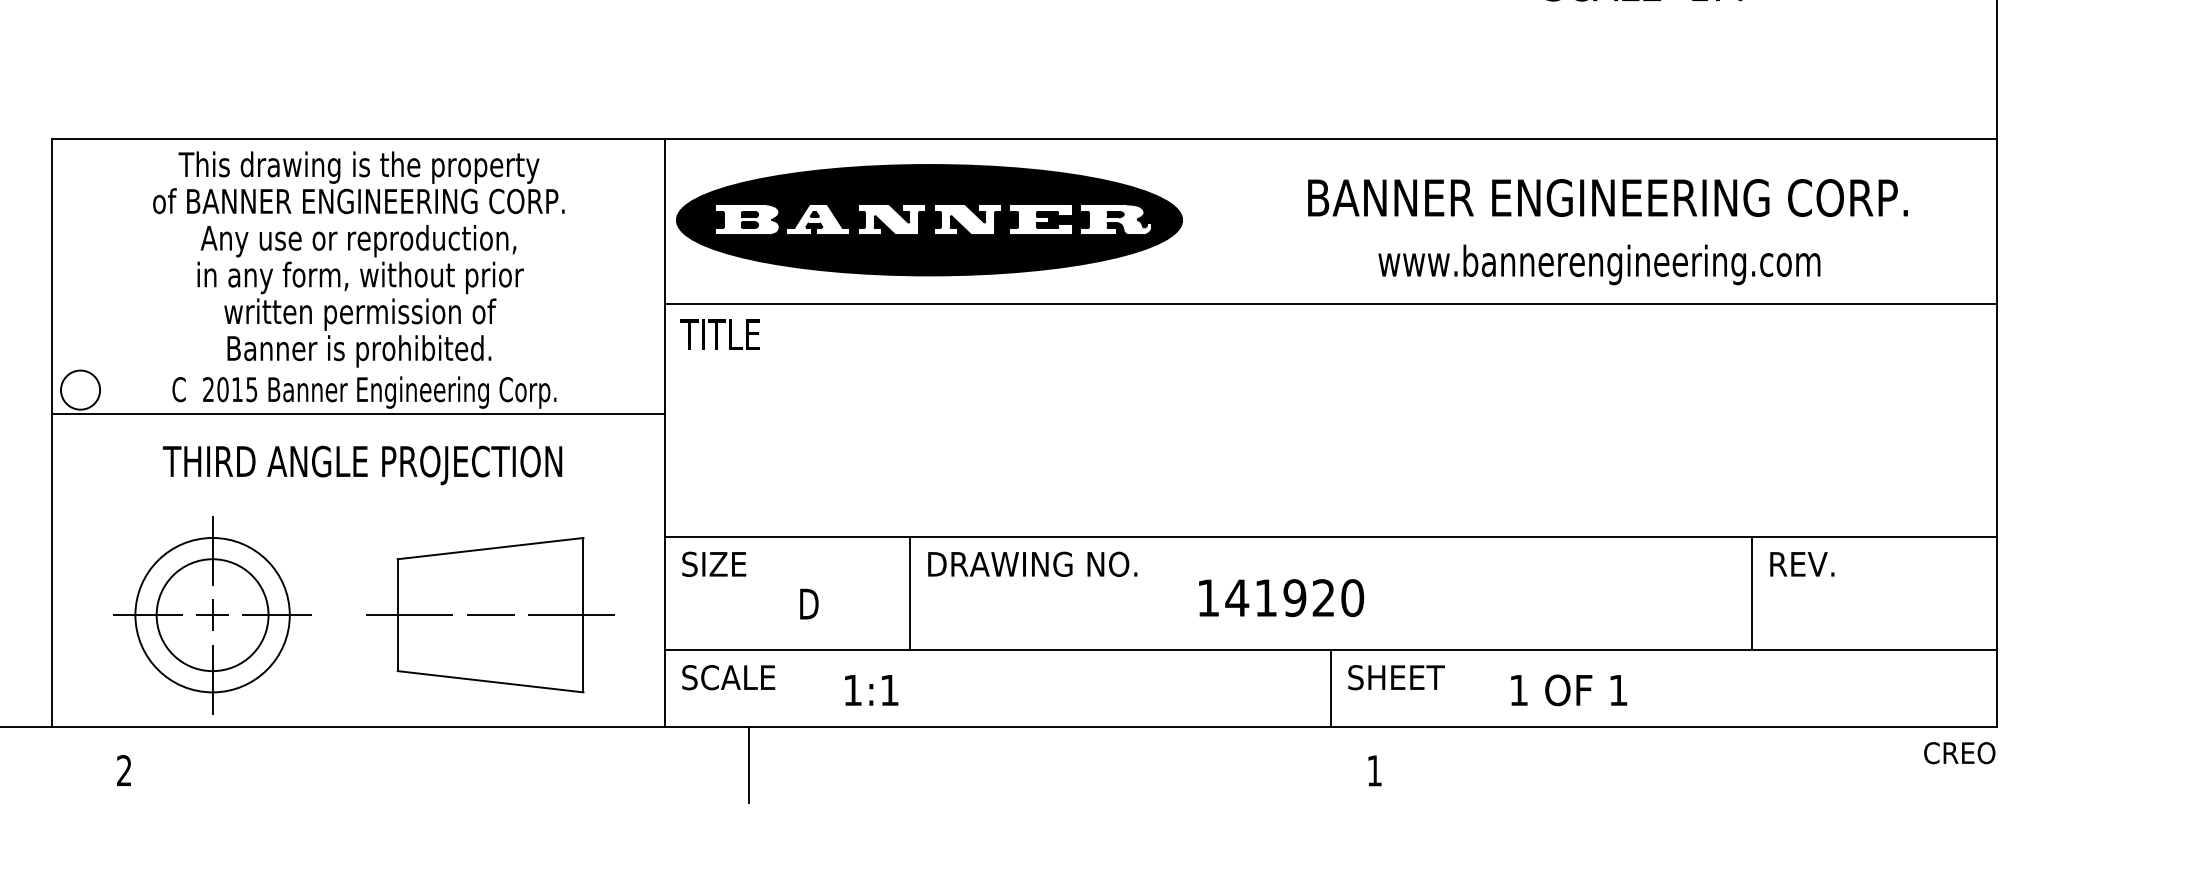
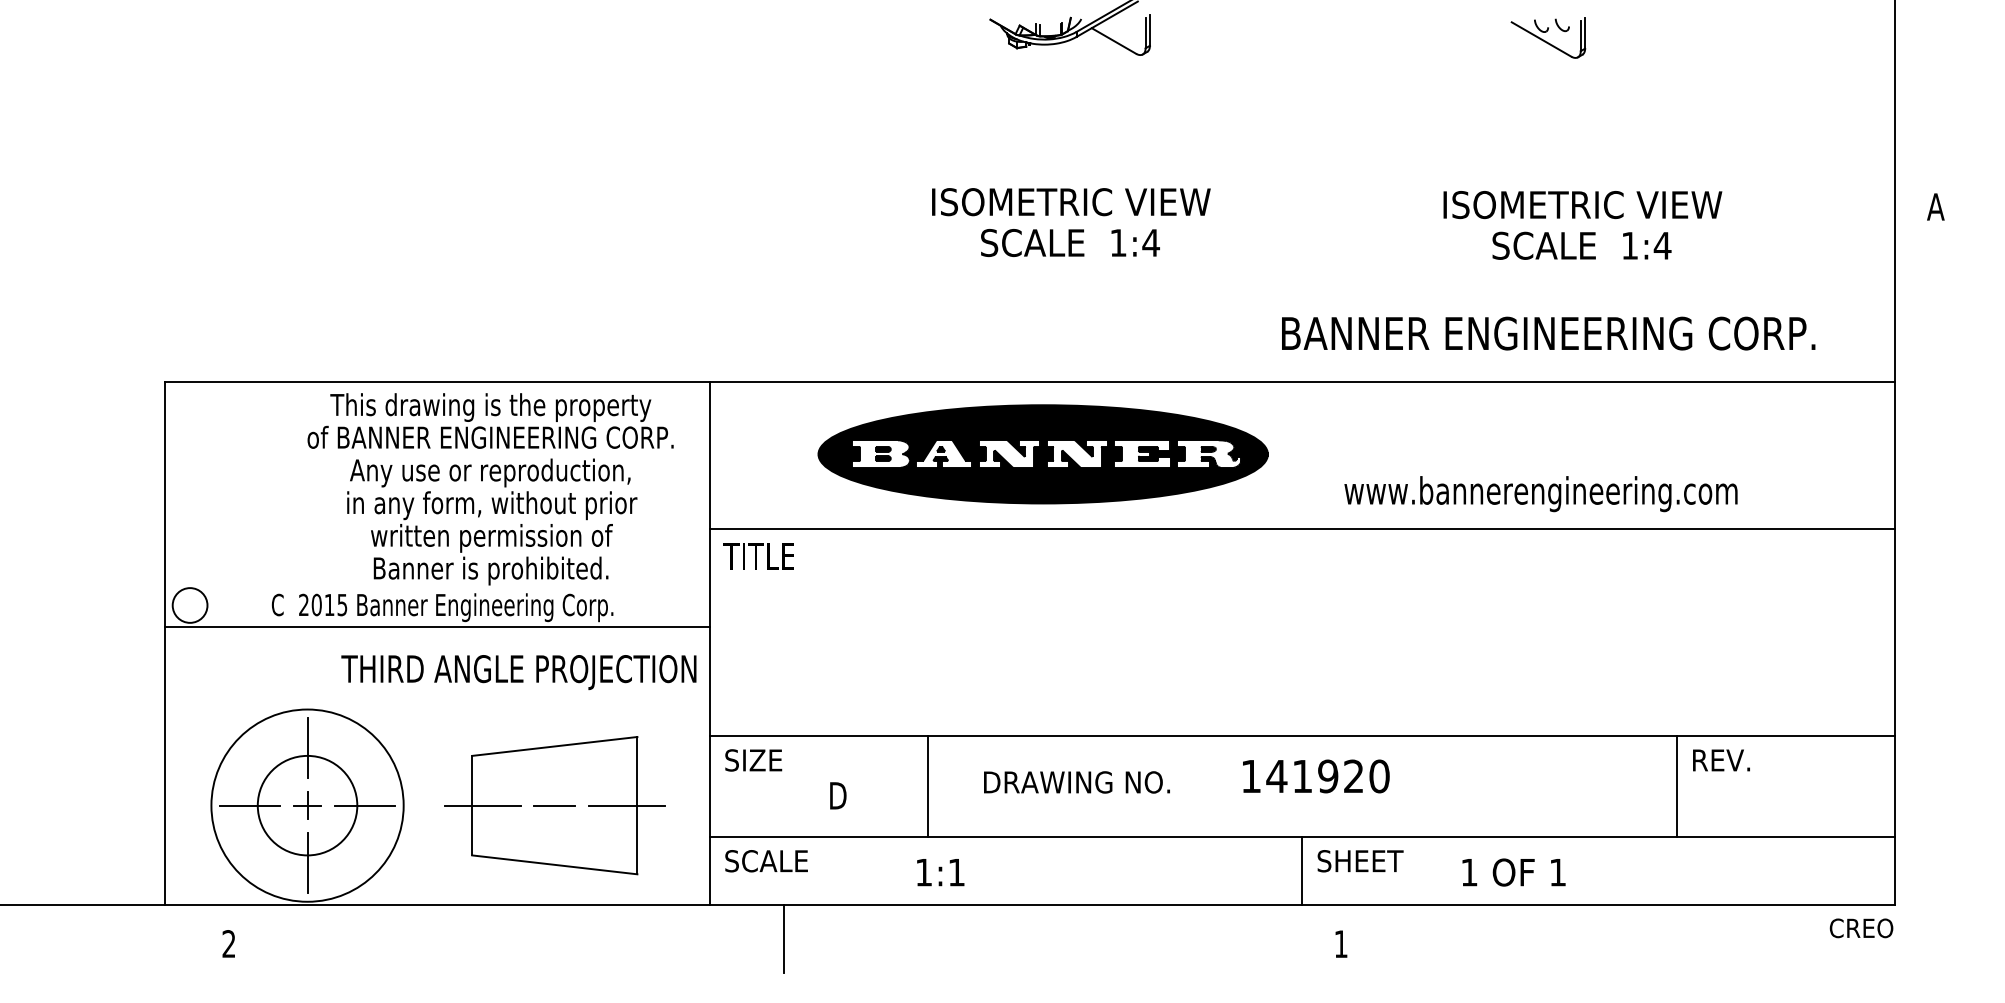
text: (1607, 197) -> (1548, 333), moved
part: (928, 220) -> (1042, 454), moved
text: (358, 259) -> (490, 489), moved
text: (362, 465) -> (518, 672), moved
text: (1032, 564) -> (1076, 782), moved
text: (1281, 598) -> (1316, 776), moved
circle: (212, 615) -> (307, 805), size x1.4
text: (871, 690) -> (940, 872), moved

